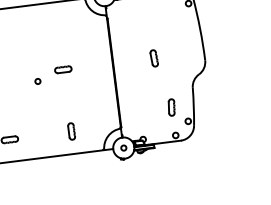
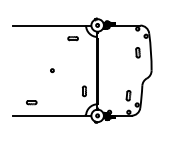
part: (153, 58) -> (137, 52), moved
part: (62, 69) -> (72, 38), moved
part: (70, 131) -> (83, 91), moved

